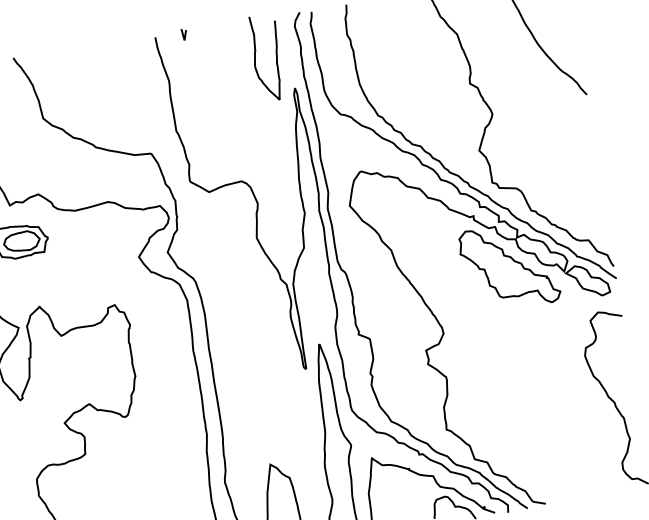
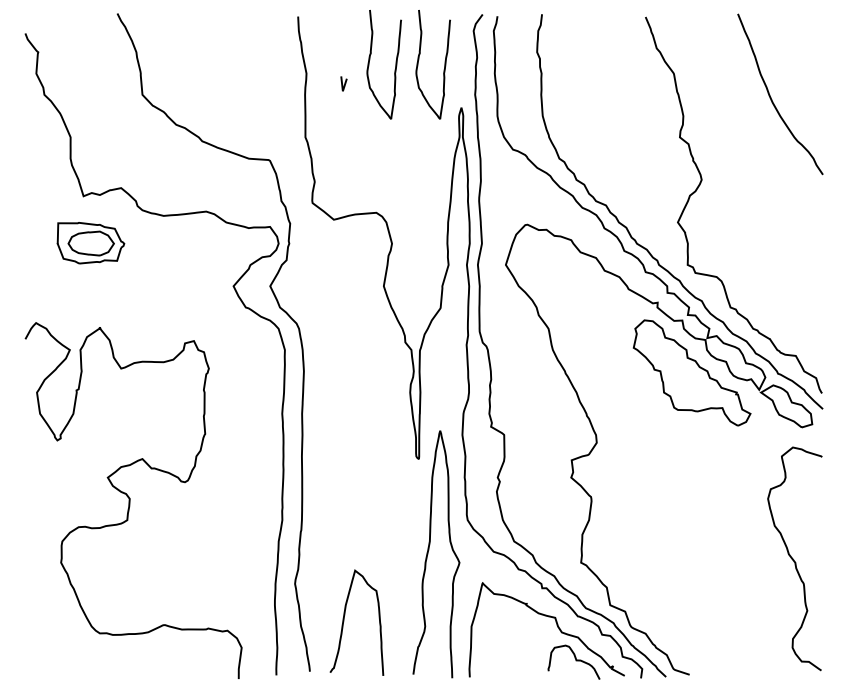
line: (183, 34) -> (342, 83), moved
curve: (237, 62) -> (395, 64), added

